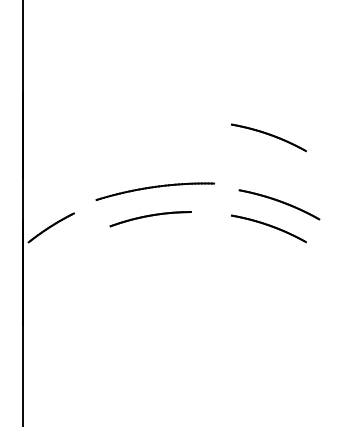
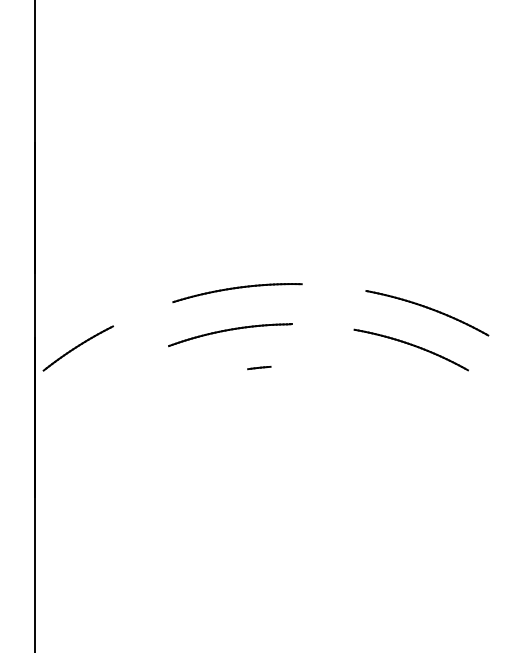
part: (268, 137) -> (410, 210), removed
part: (155, 191) -> (237, 292), size x0.71
line: (169, 240) -> (259, 367), added

